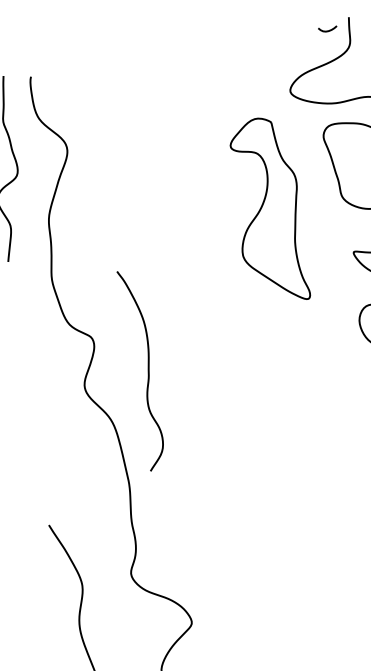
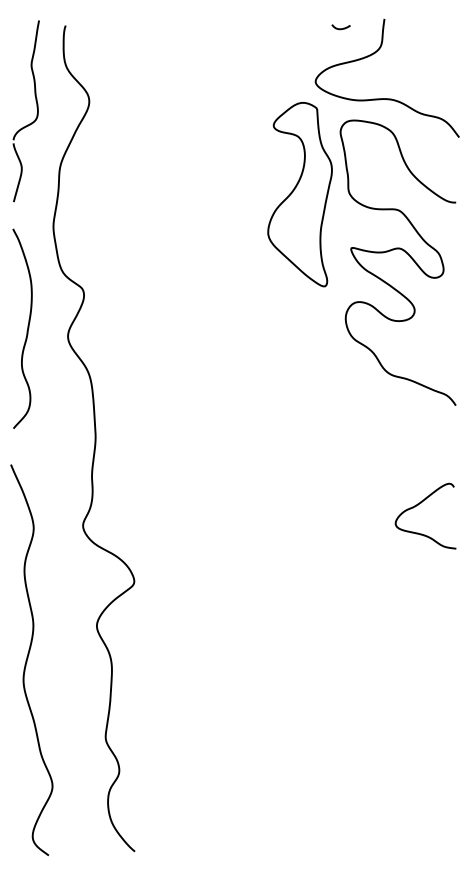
curve: (327, 30) -> (340, 28), moved
part: (267, 211) -> (299, 194), moved
curve: (147, 368) -> (27, 328), moved

